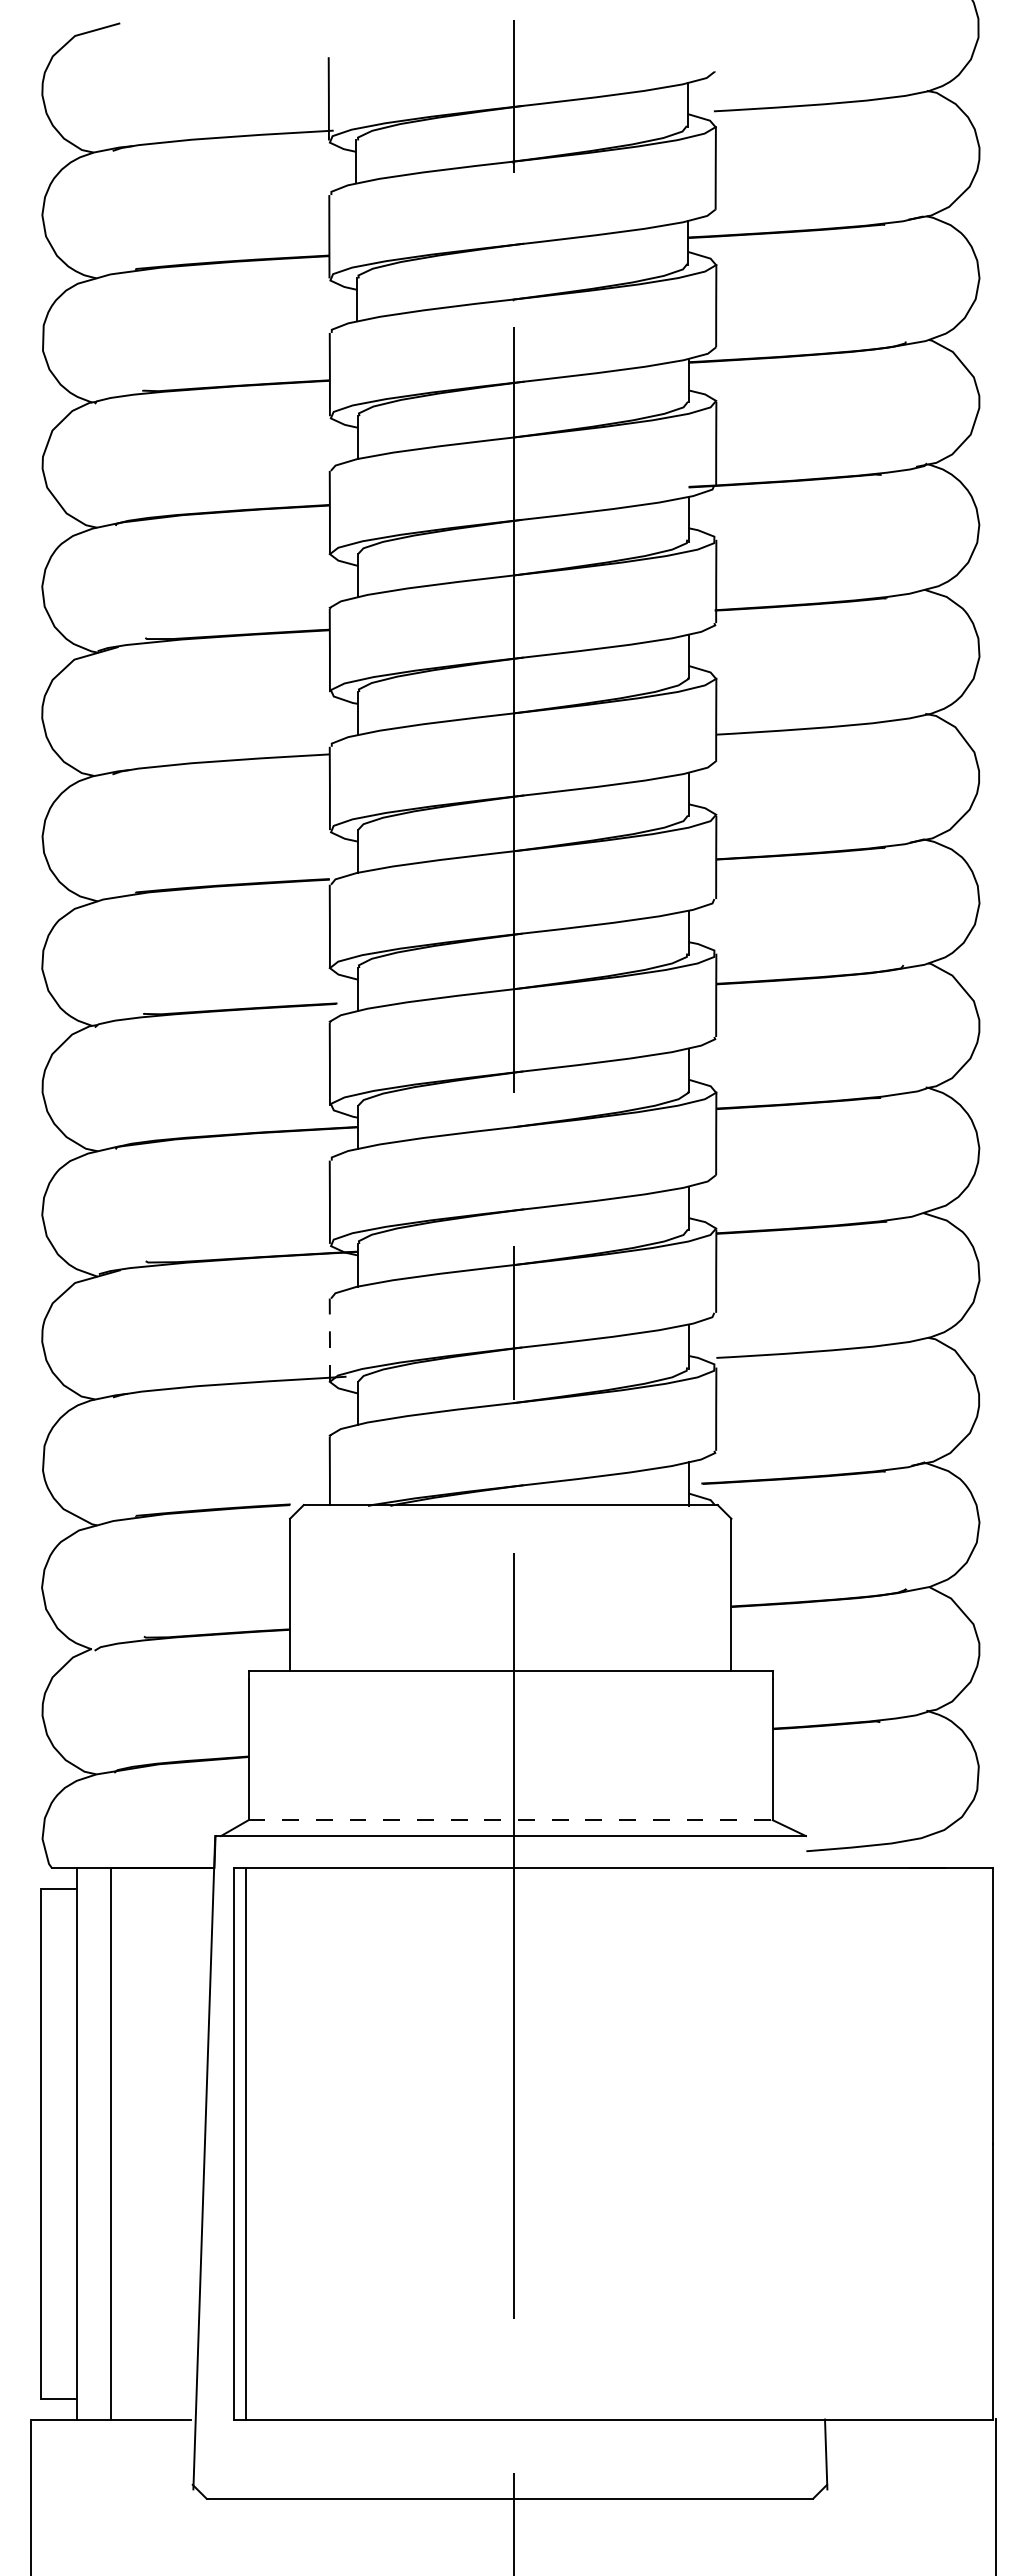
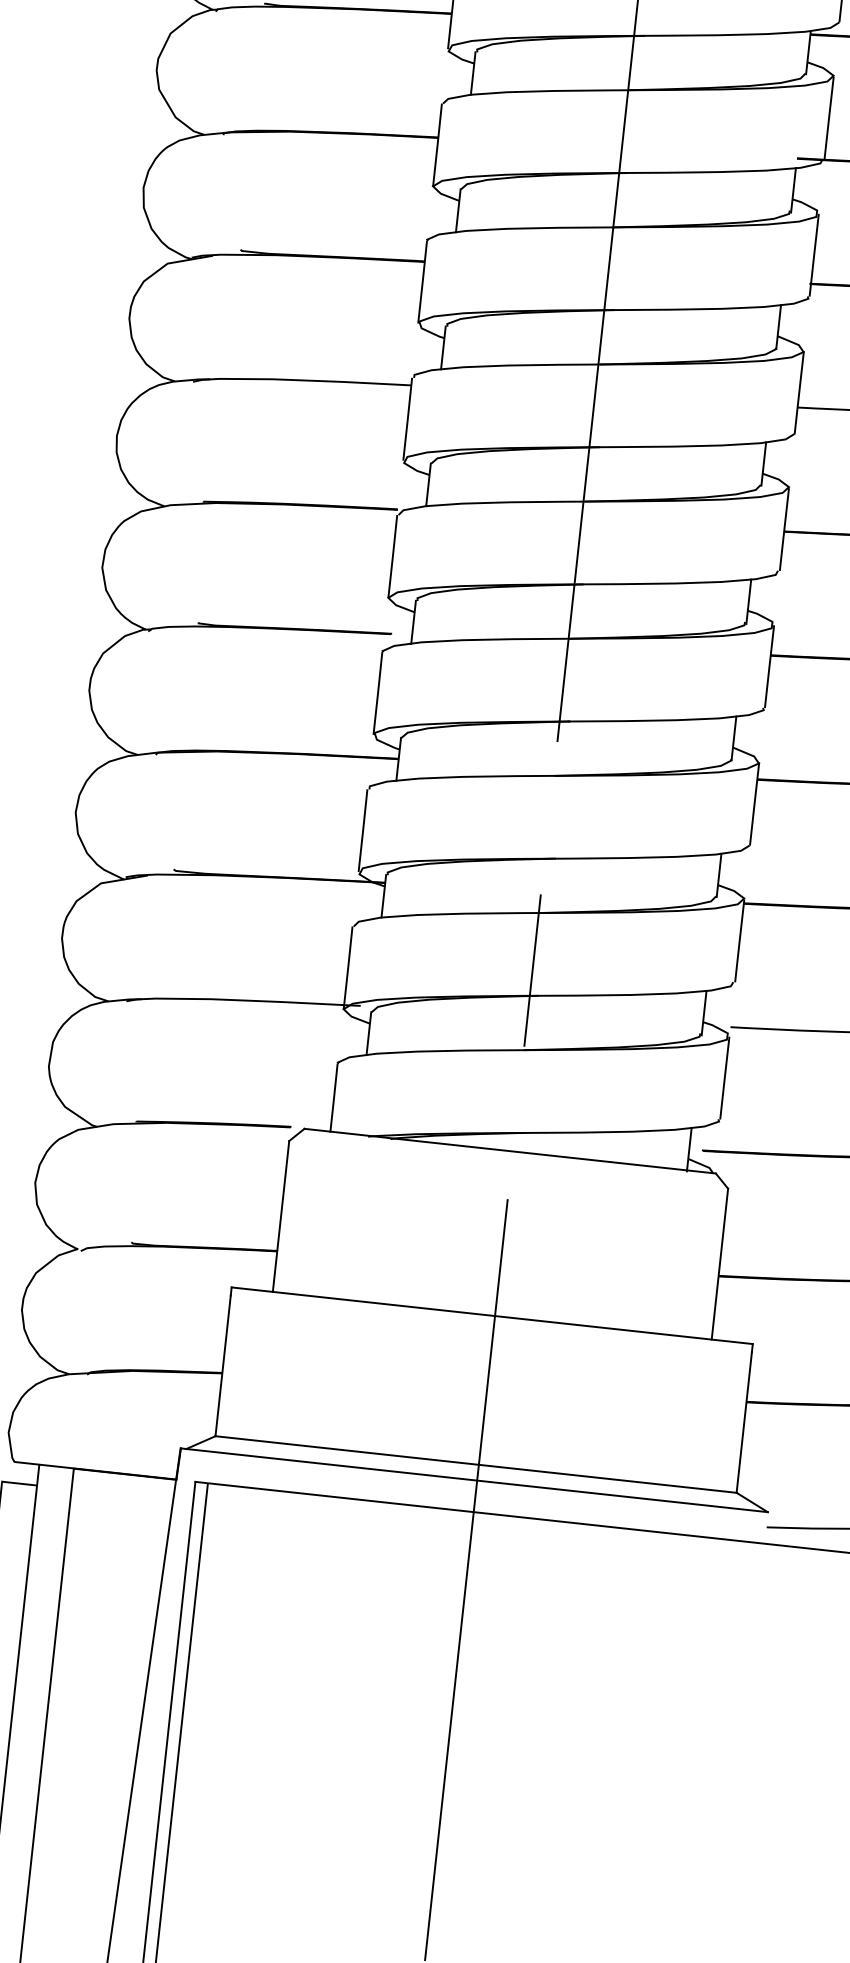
line: (329, 1340) -> (347, 968), dashed -> solid
line: (511, 1820) -> (476, 1464), dashed -> solid

